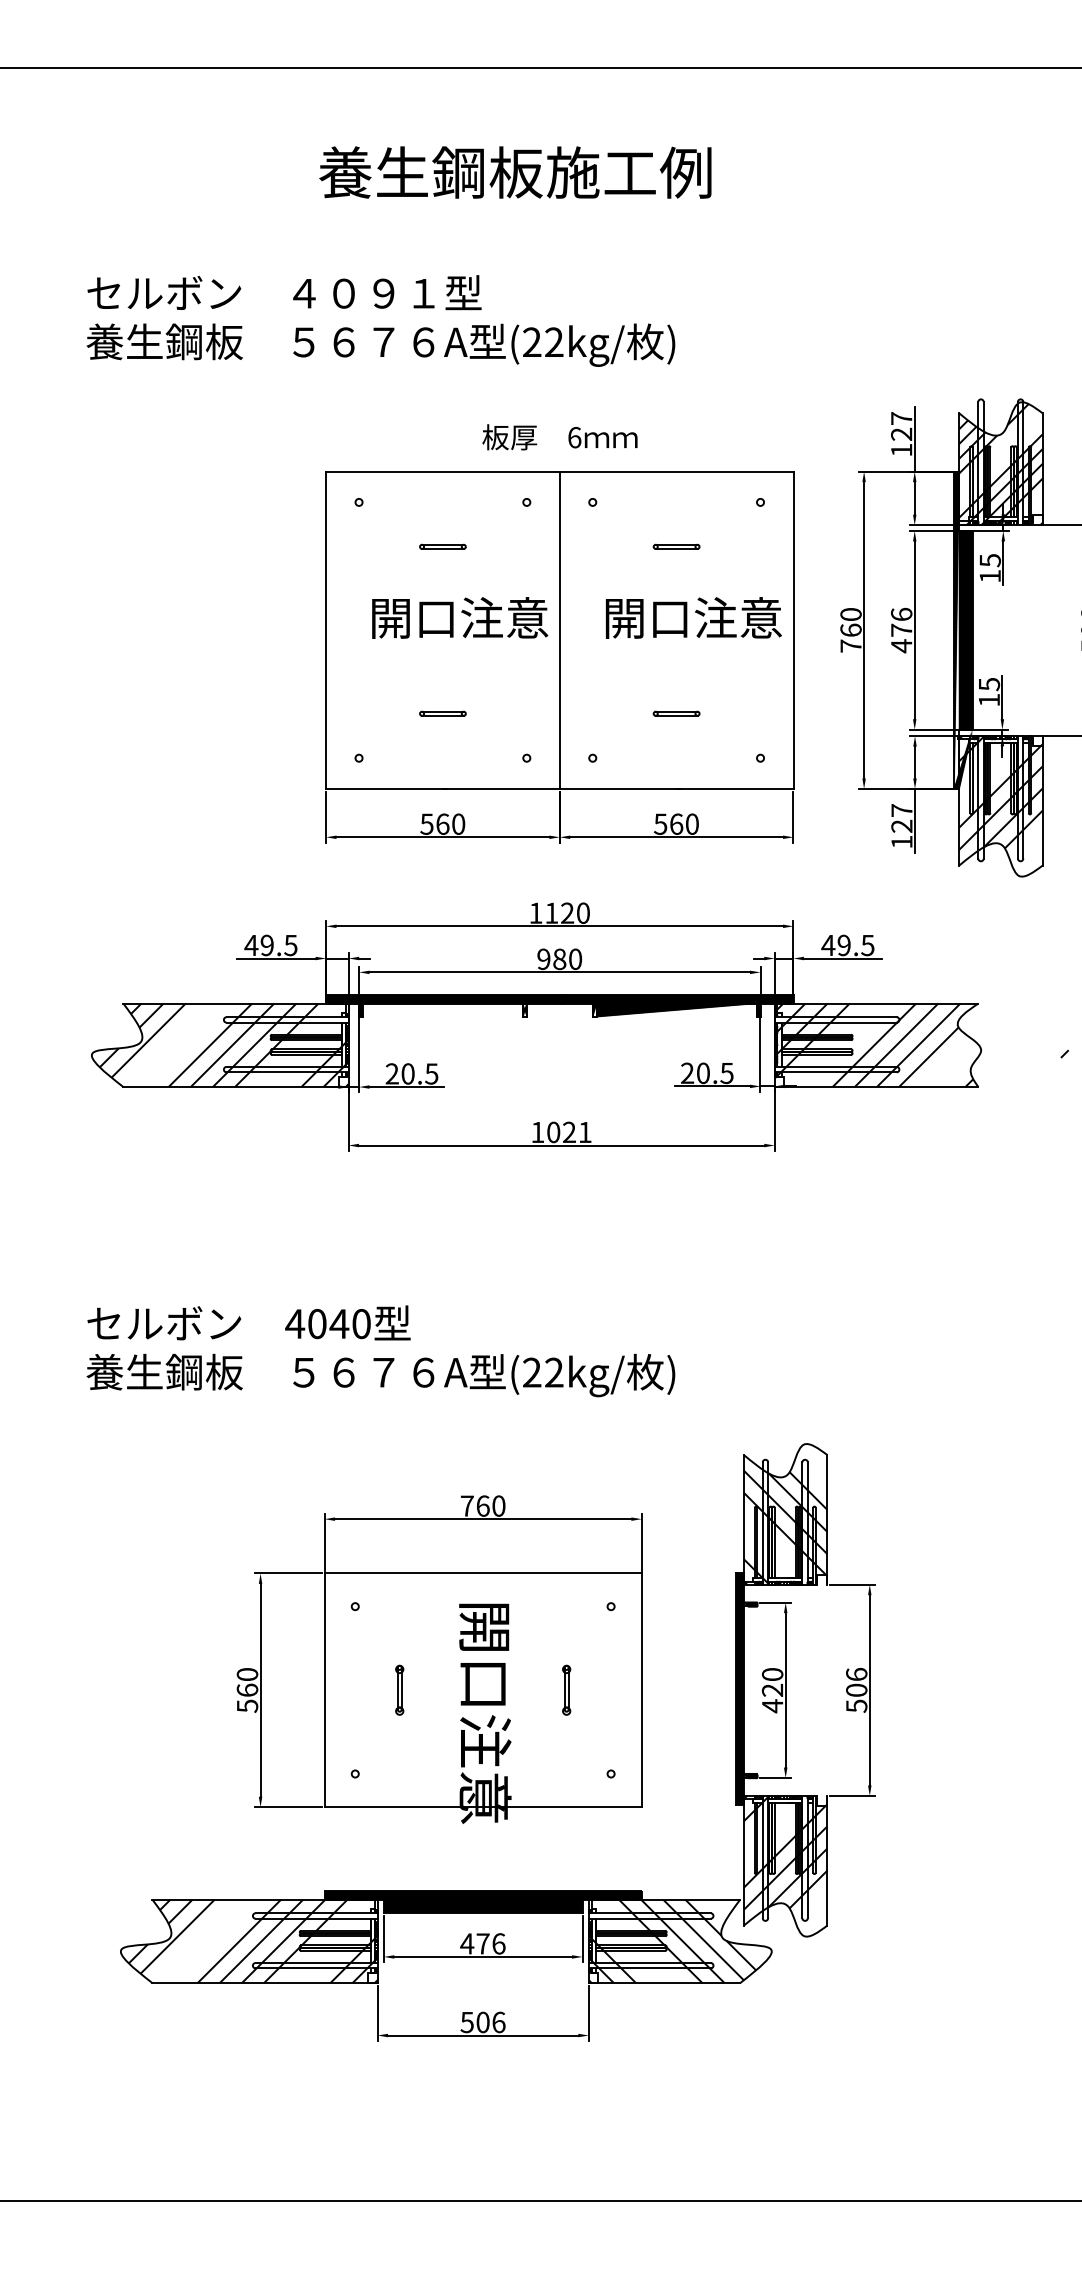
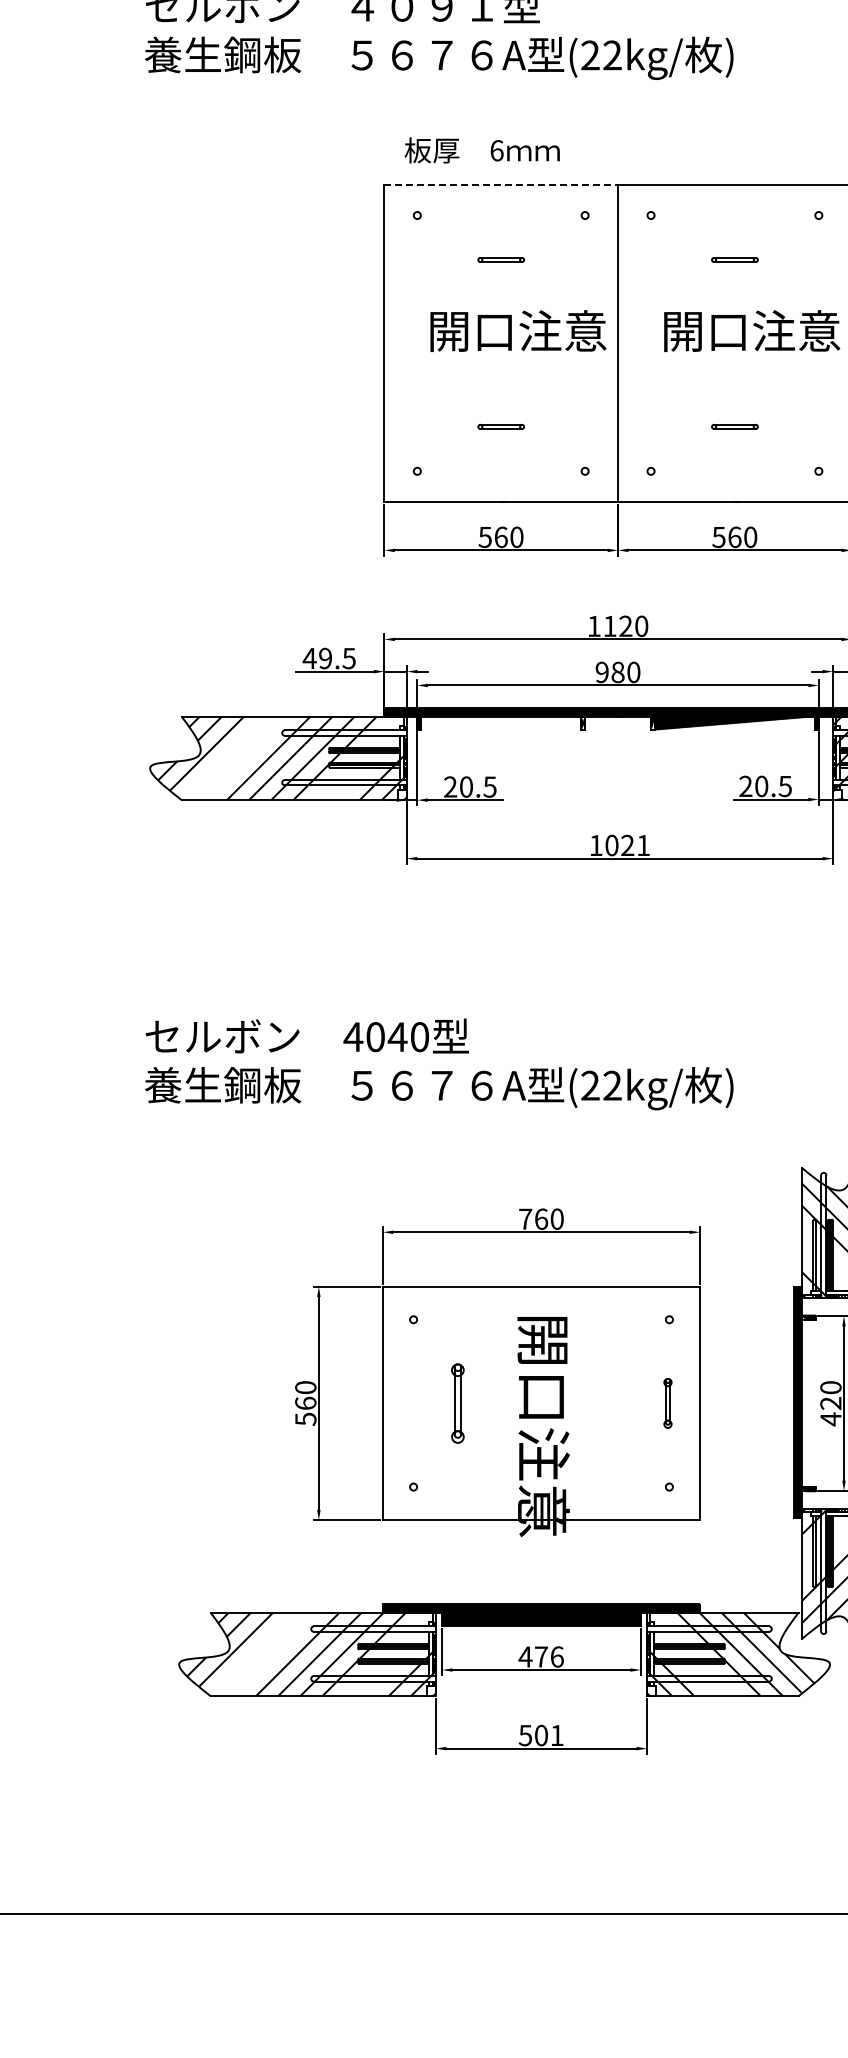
text: (559, 437) -> (481, 150), moved
line: (442, 471) -> (500, 184), solid -> dashed
part: (399, 1689) -> (457, 1402), size x1.6
part: (566, 1689) -> (667, 1402), moved
text: (498, 2022) -> (556, 1735), 506 -> 501

